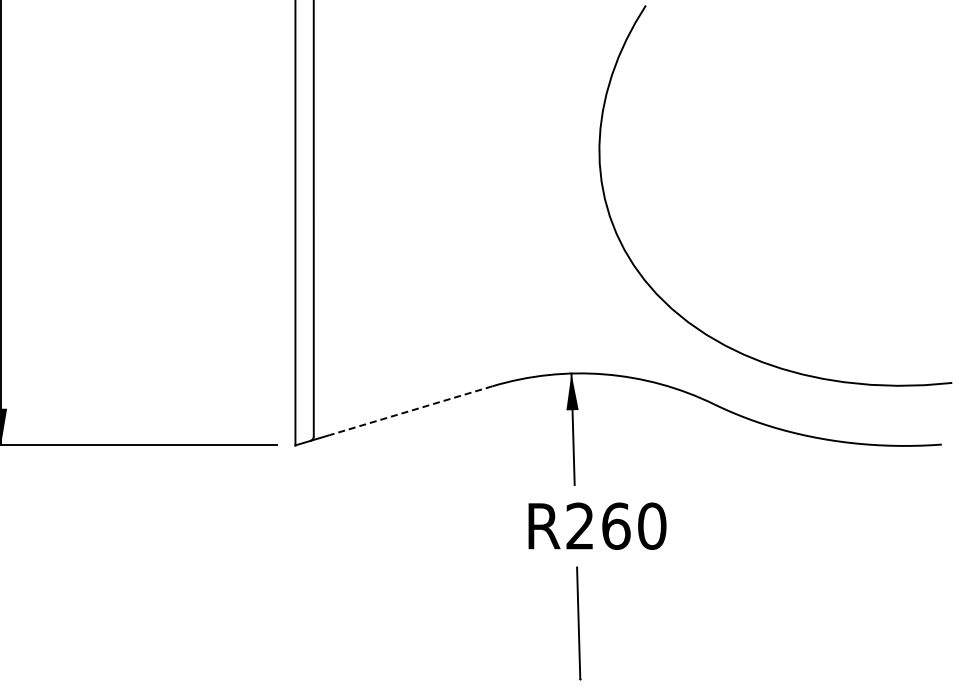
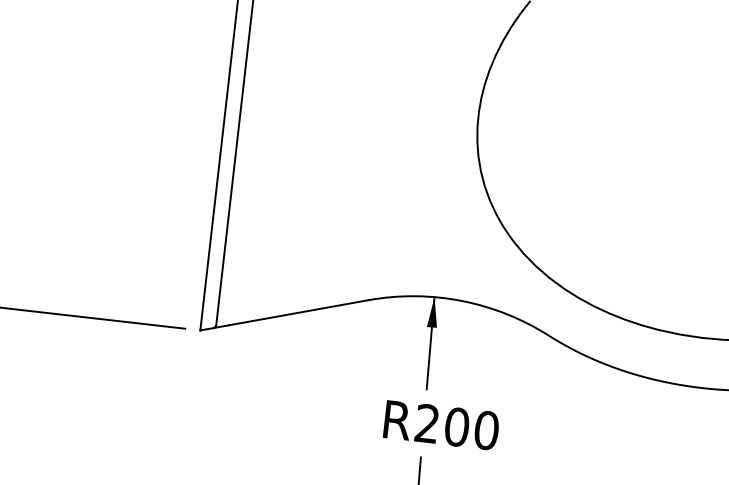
line: (410, 410) -> (298, 312), dashed -> solid
text: (616, 525) -> (457, 426), R260 -> R200

